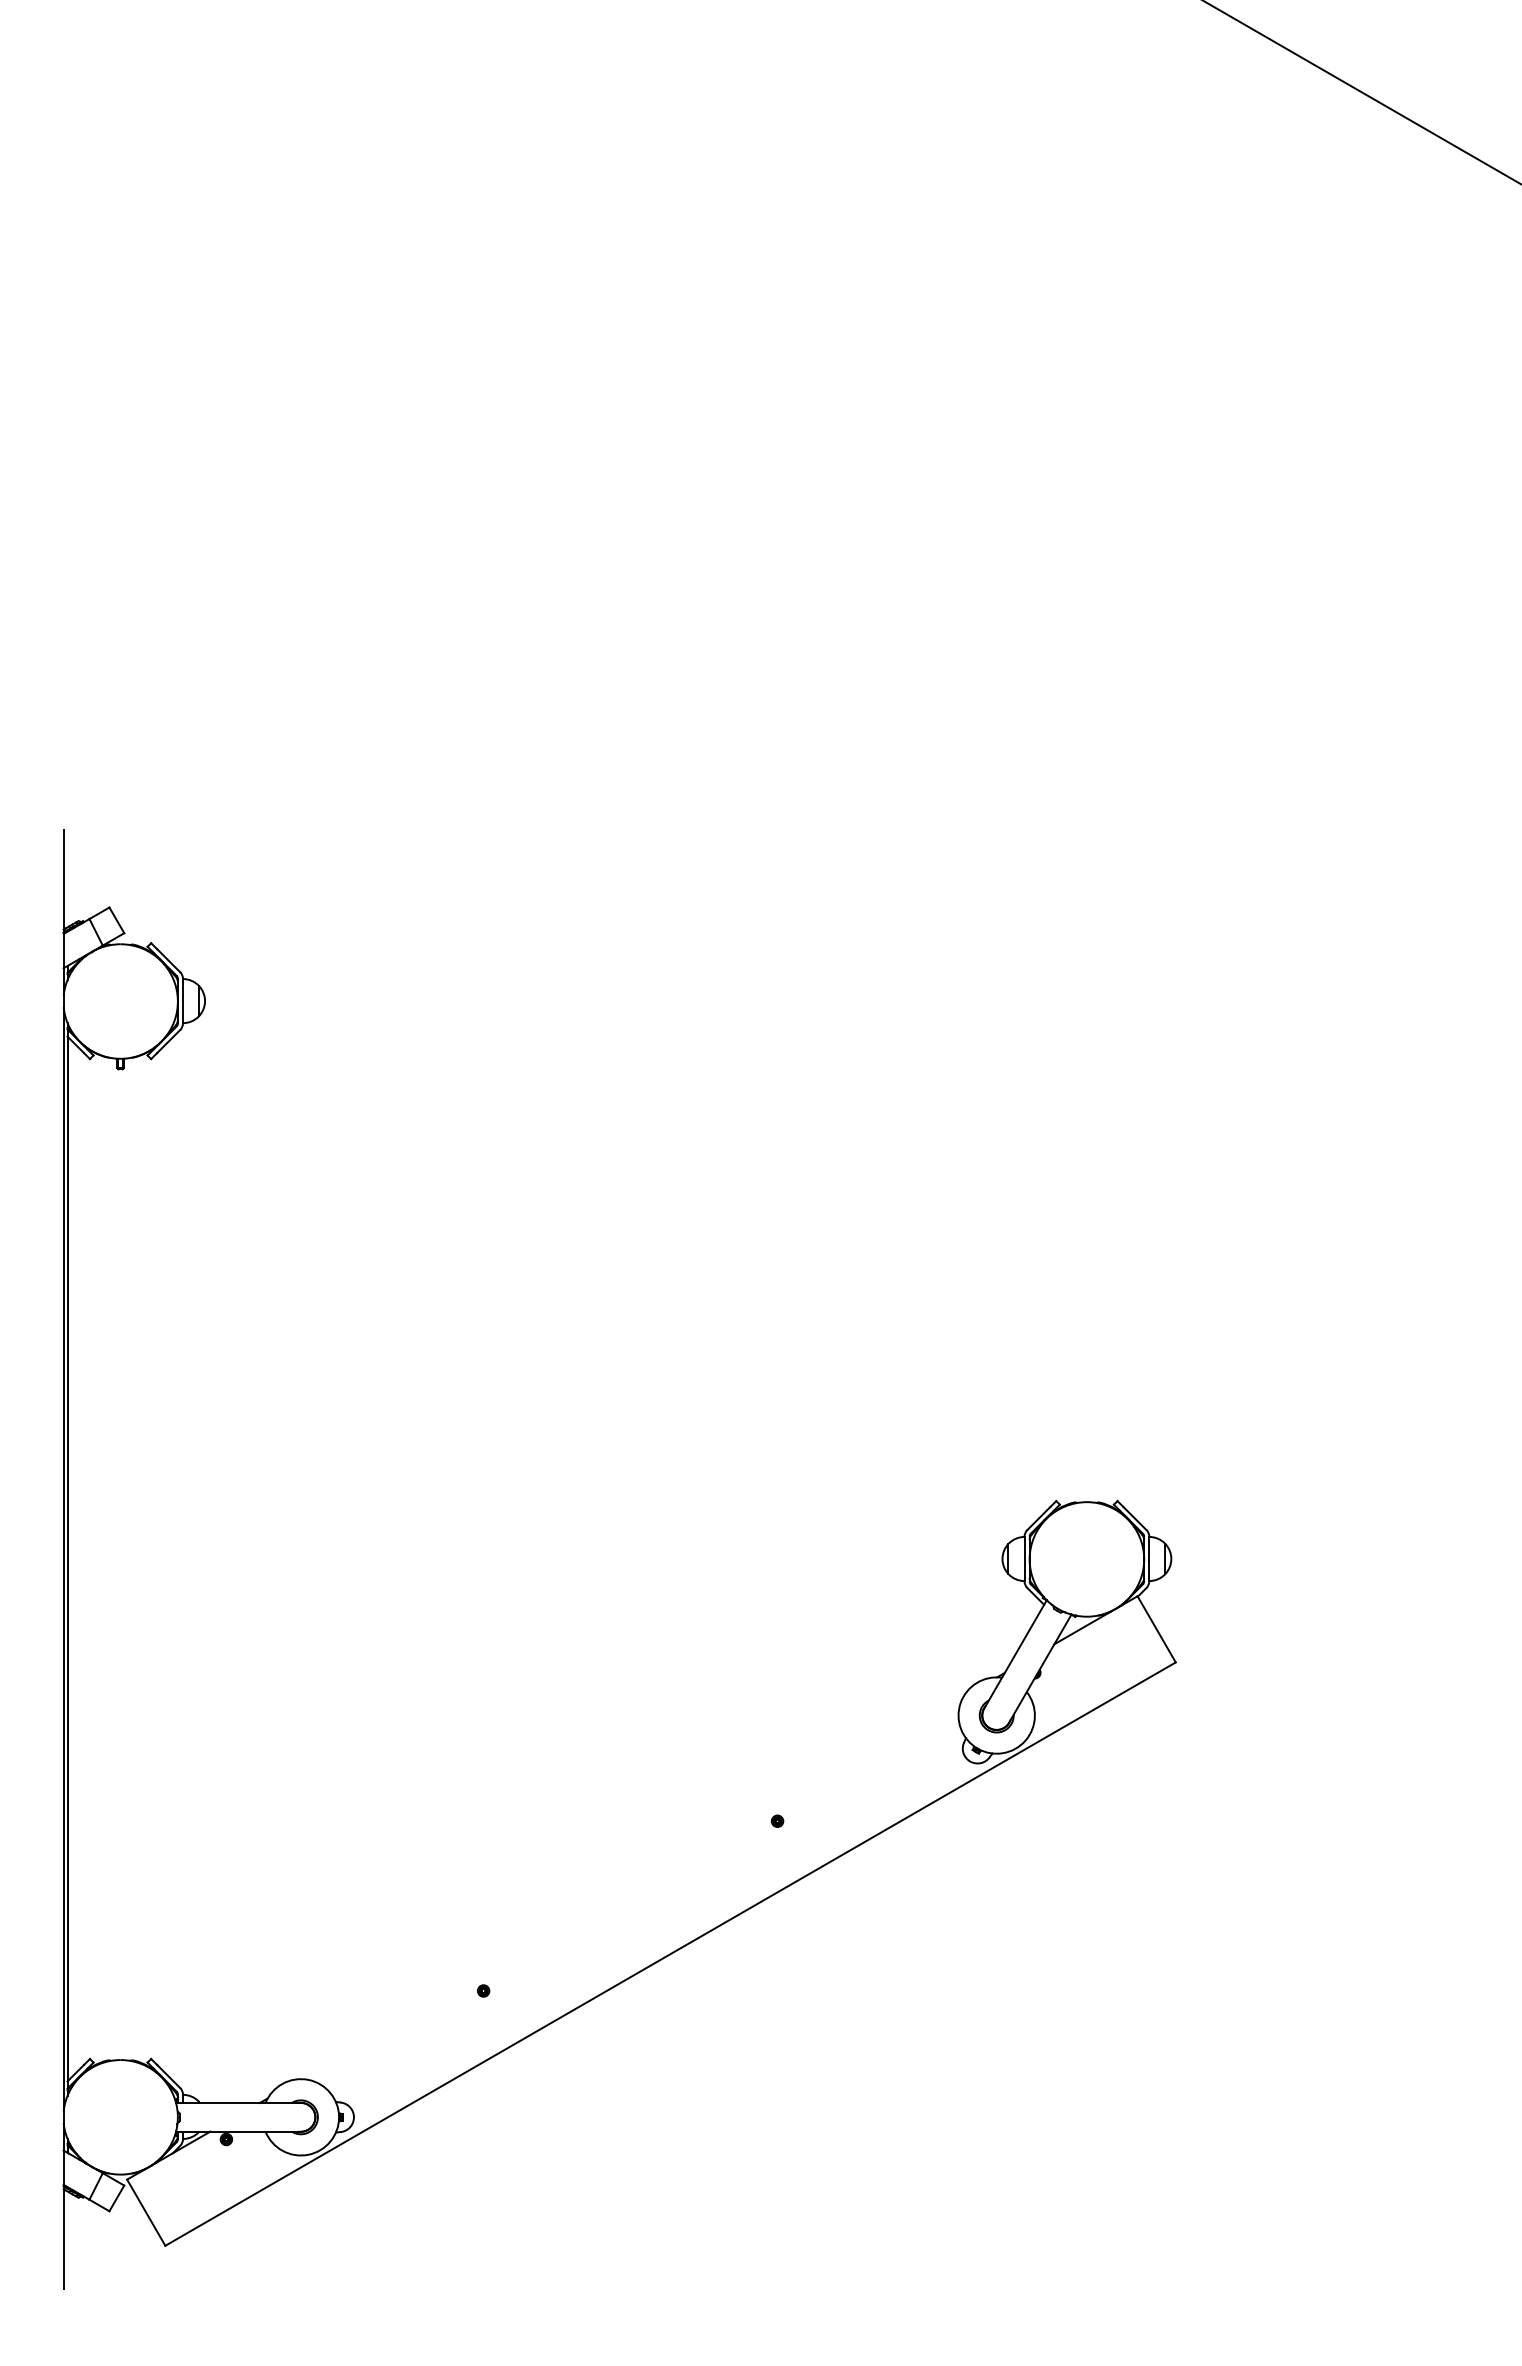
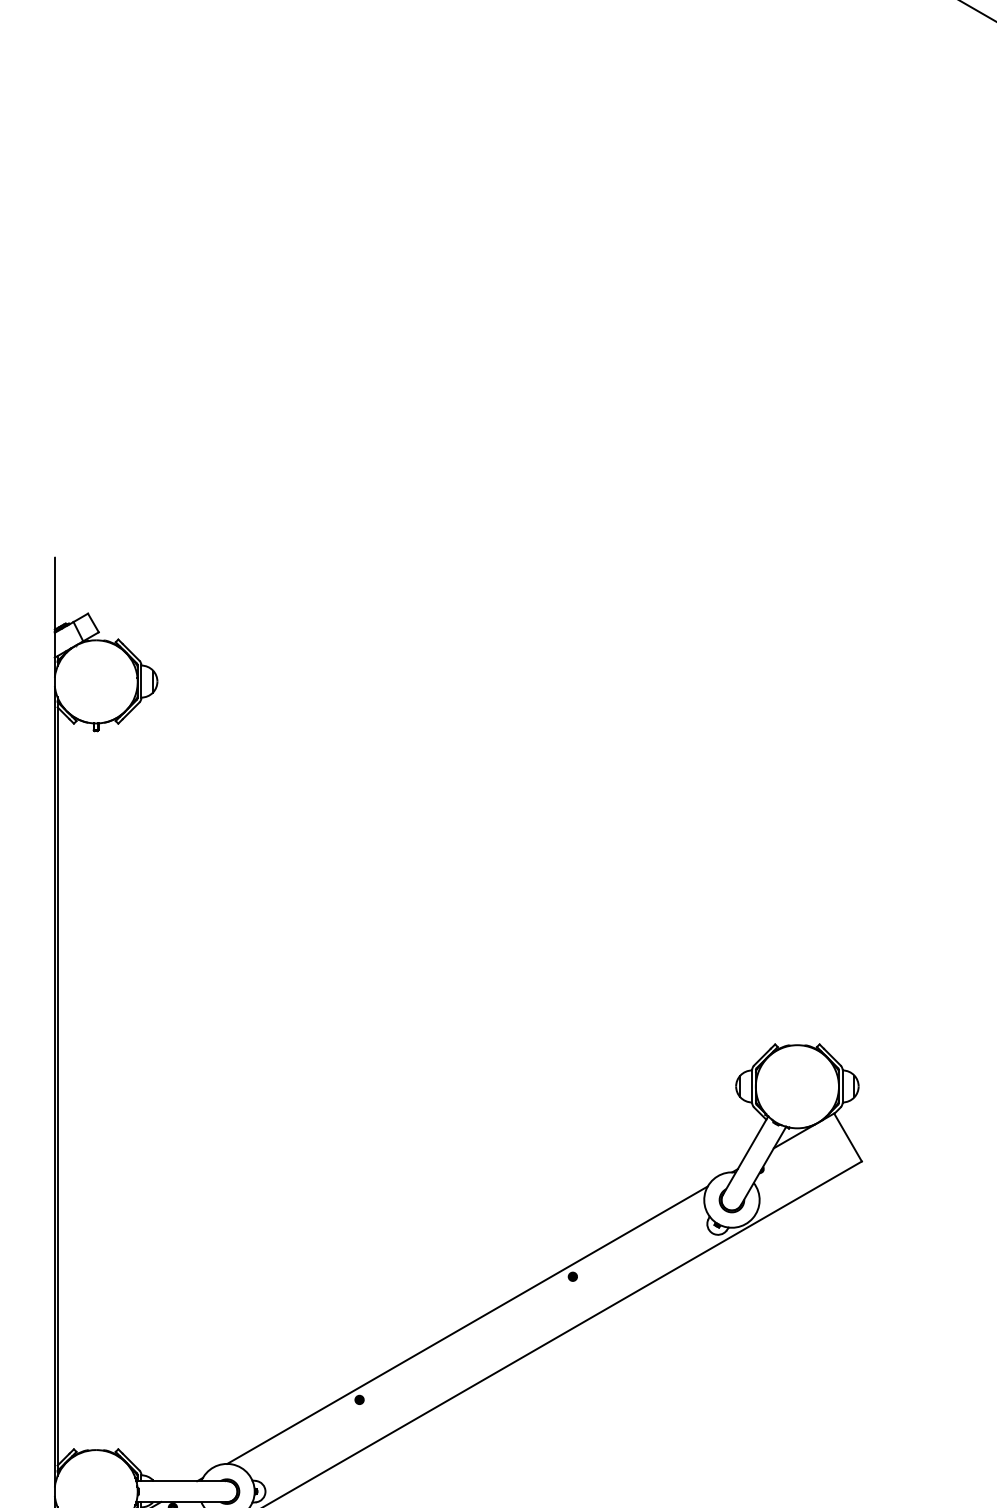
line: (632, 1887) -> (467, 1324), added

